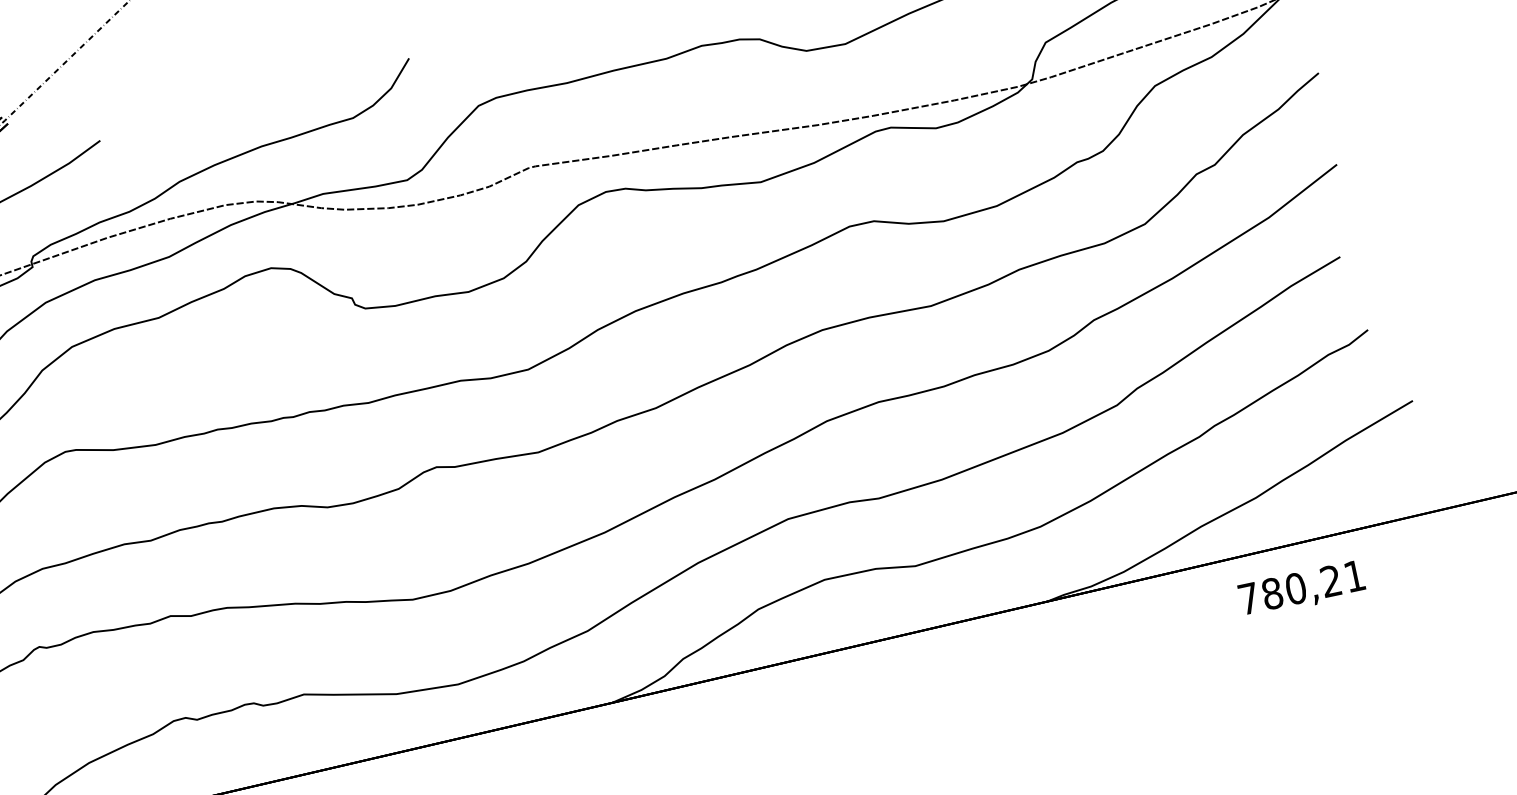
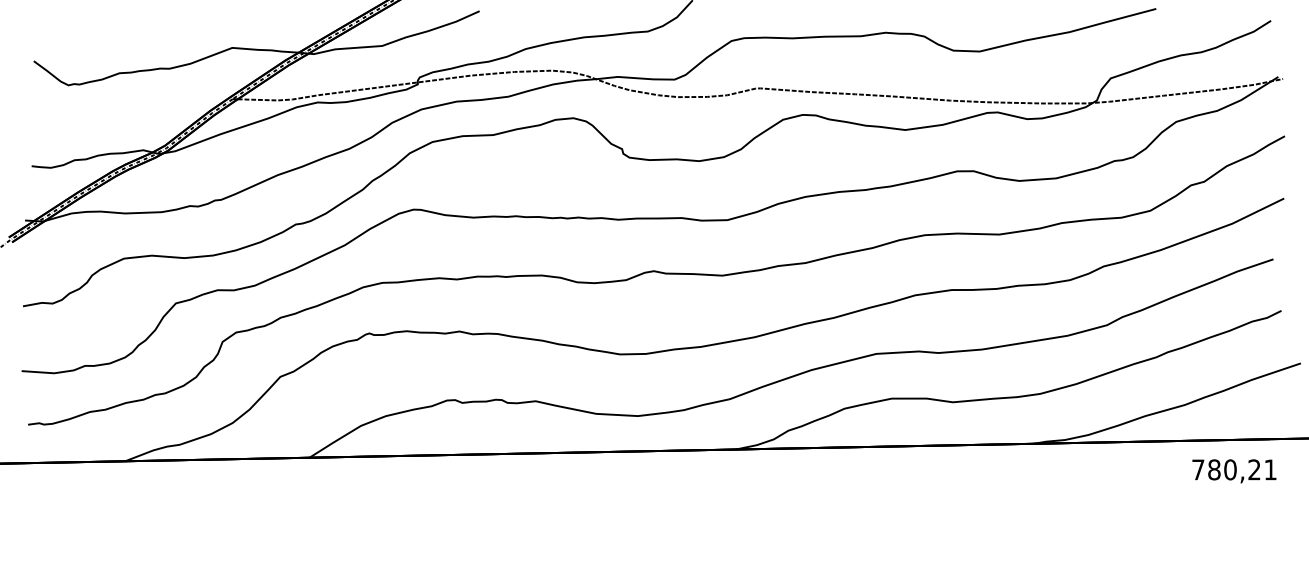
text: (1302, 589) -> (1234, 471), moved

